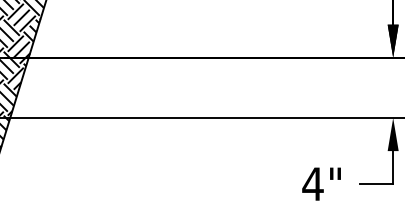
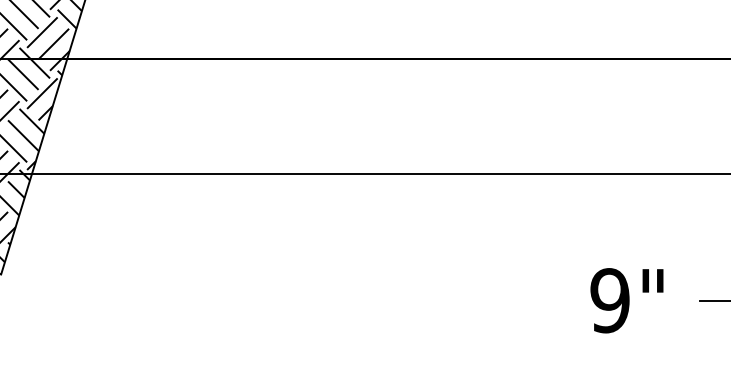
text: (312, 184) -> (609, 301), 4" -> 9"

